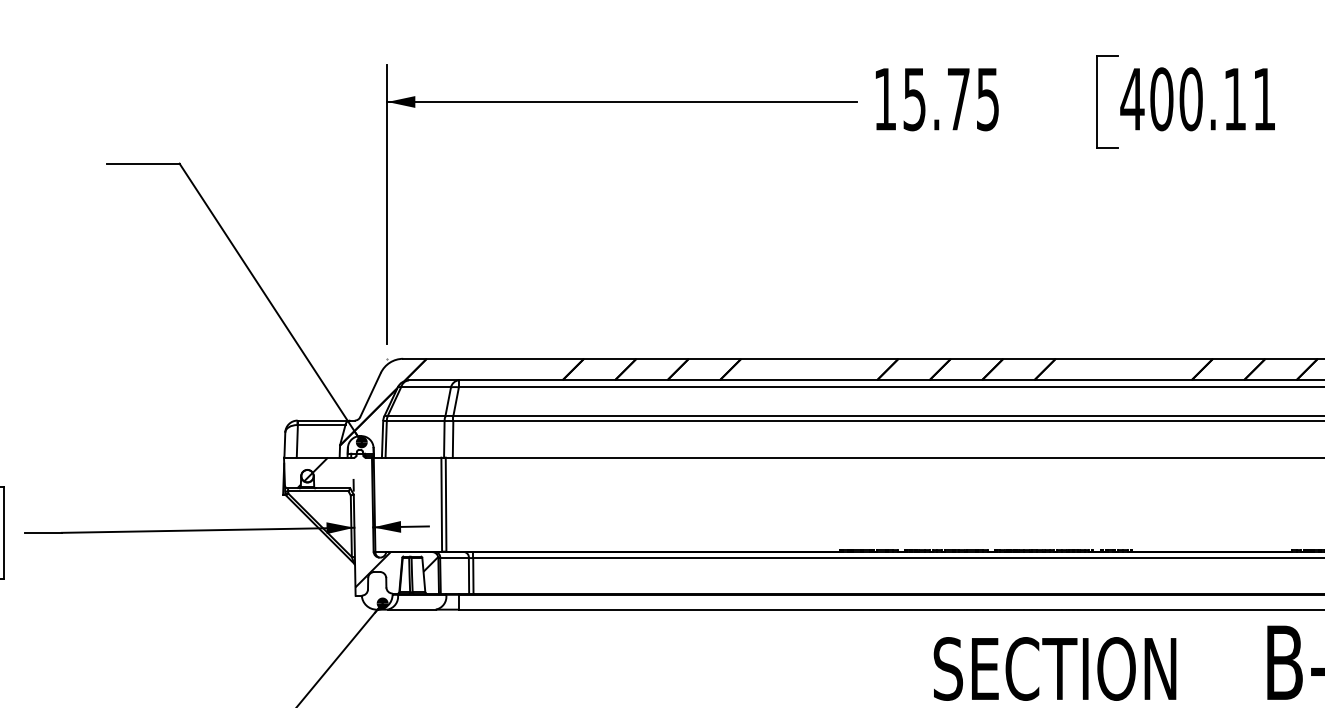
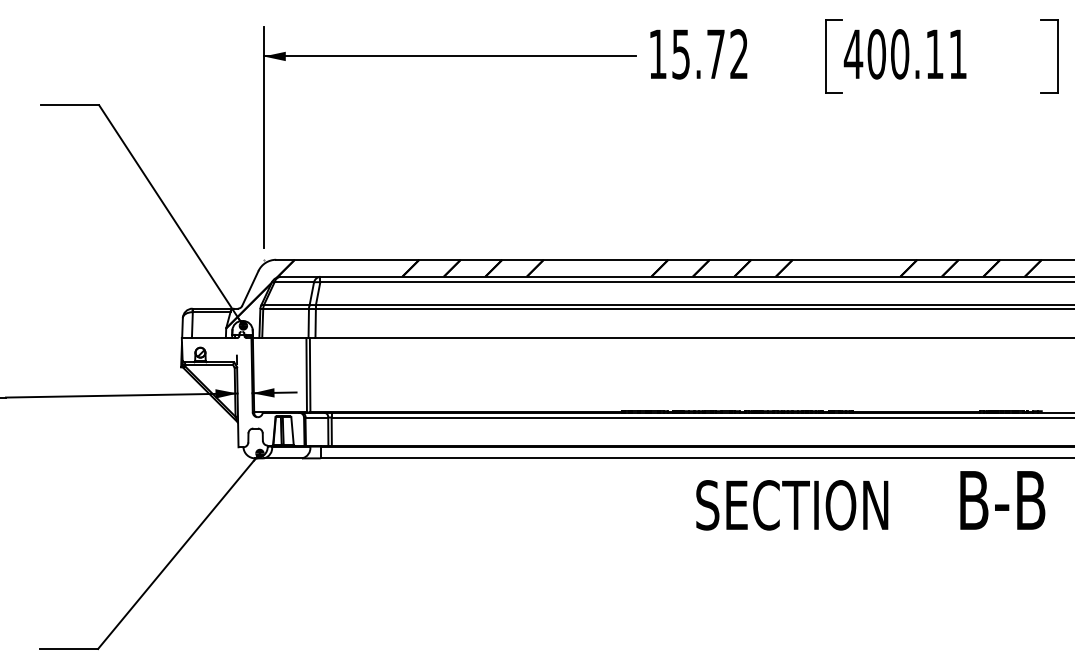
text: (987, 99) -> (738, 54), 15.75 -> 15.72
hatch: (366, 522) -> (247, 389), removed

